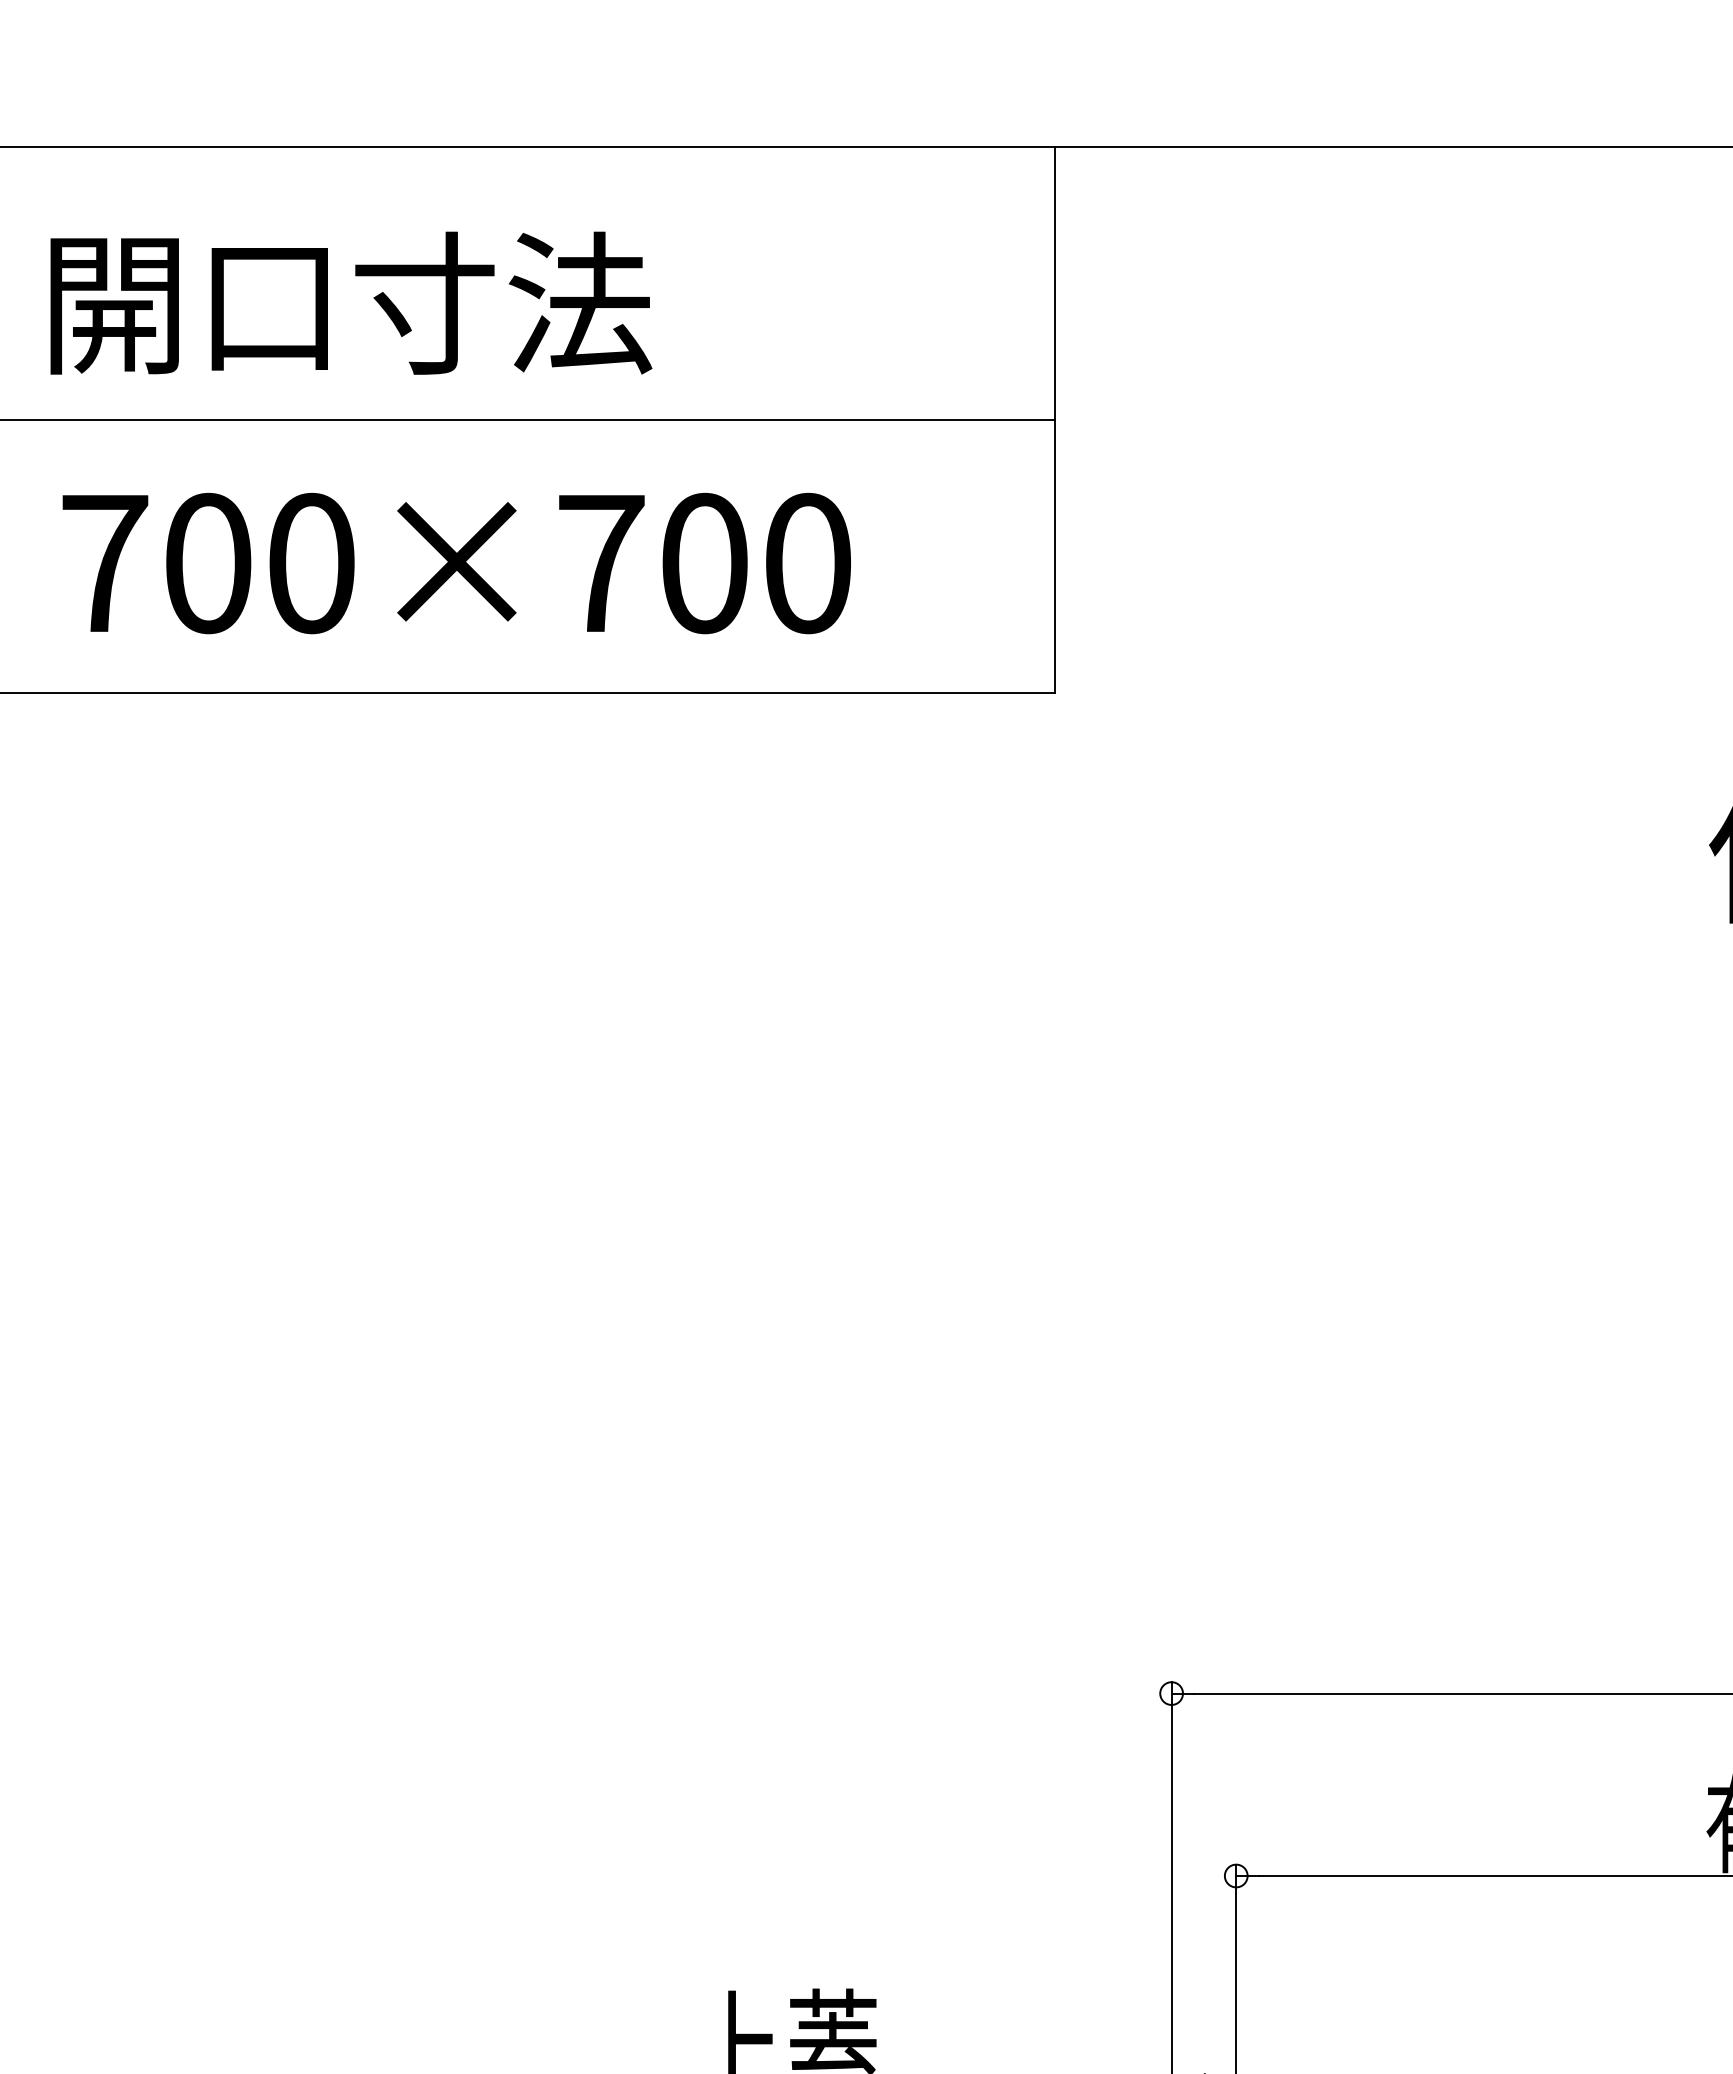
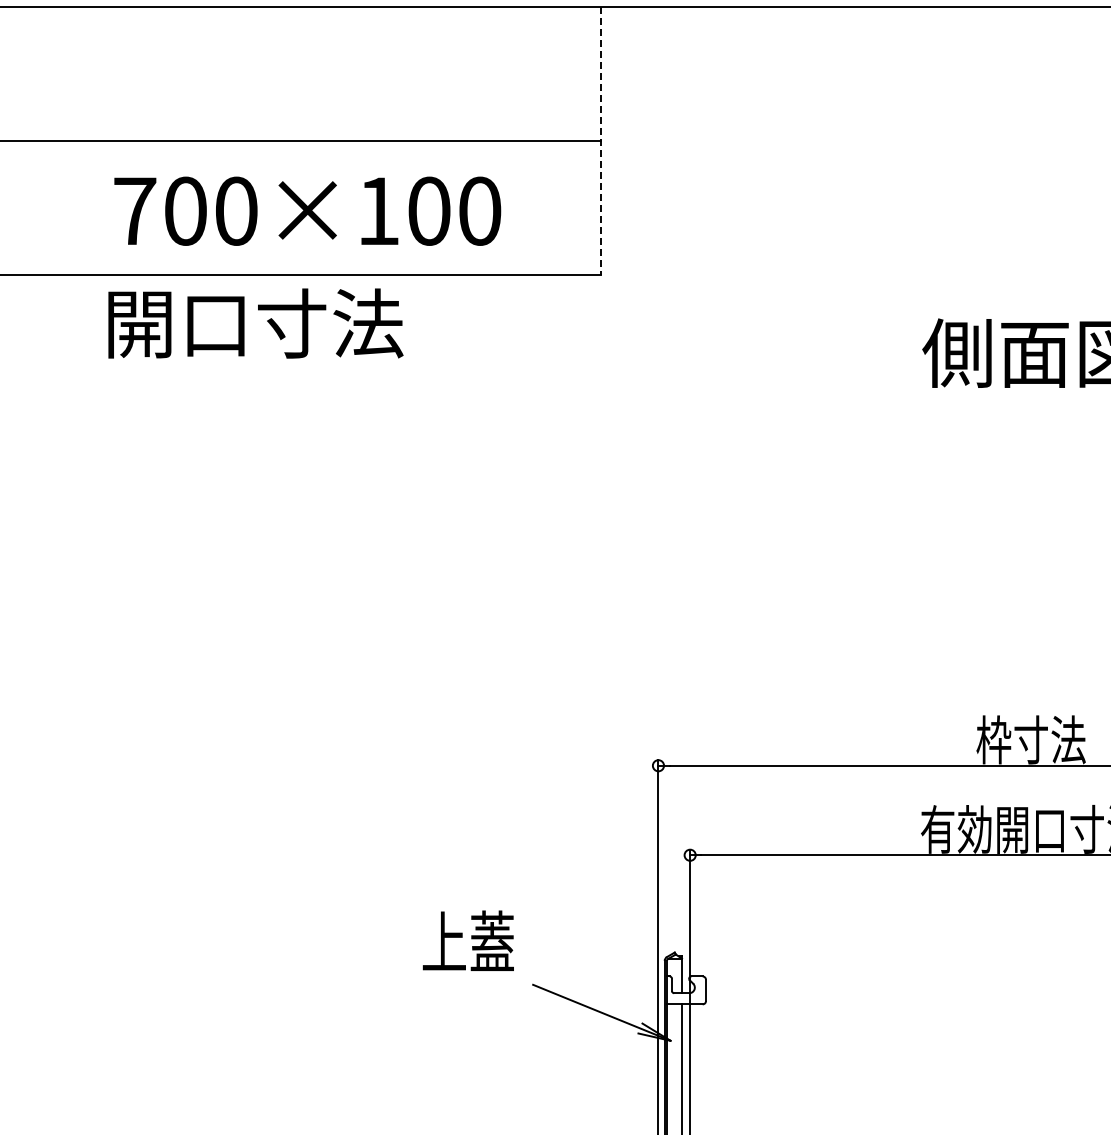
text: (350, 303) -> (255, 323), moved
line: (1053, 419) -> (600, 140), solid -> dashed
text: (601, 561) -> (378, 210), 700×700 -> 700×100

